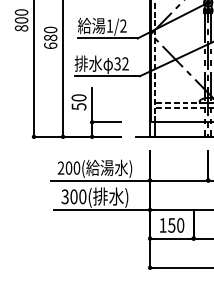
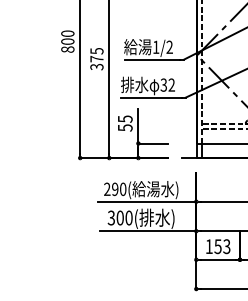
text: (50, 38) -> (96, 59), 680 -> 375
text: (78, 97) -> (124, 118), 50 -> 55
text: (69, 167) -> (115, 188), 200( -> 290(
text: (180, 225) -> (226, 246), 150 -> 153

